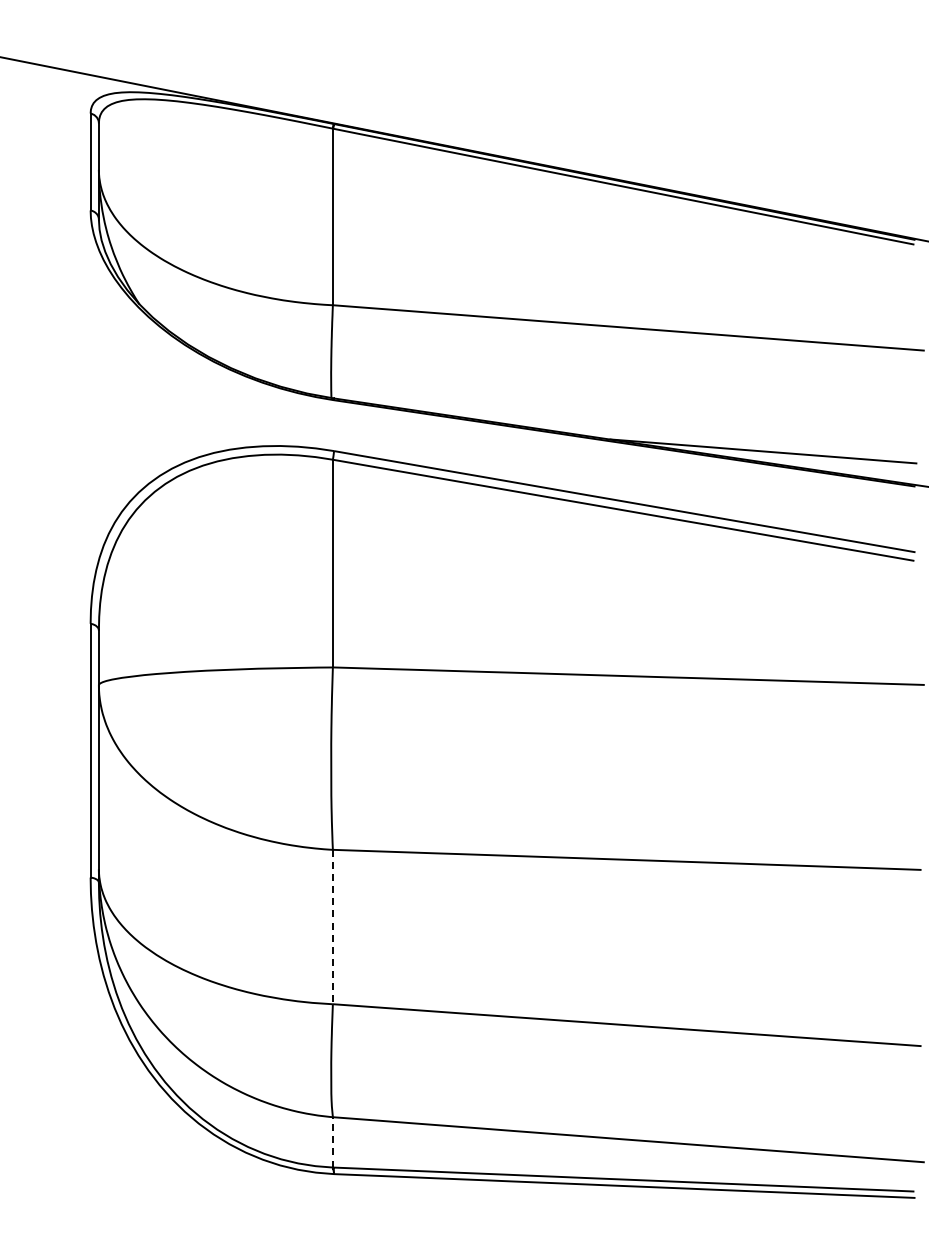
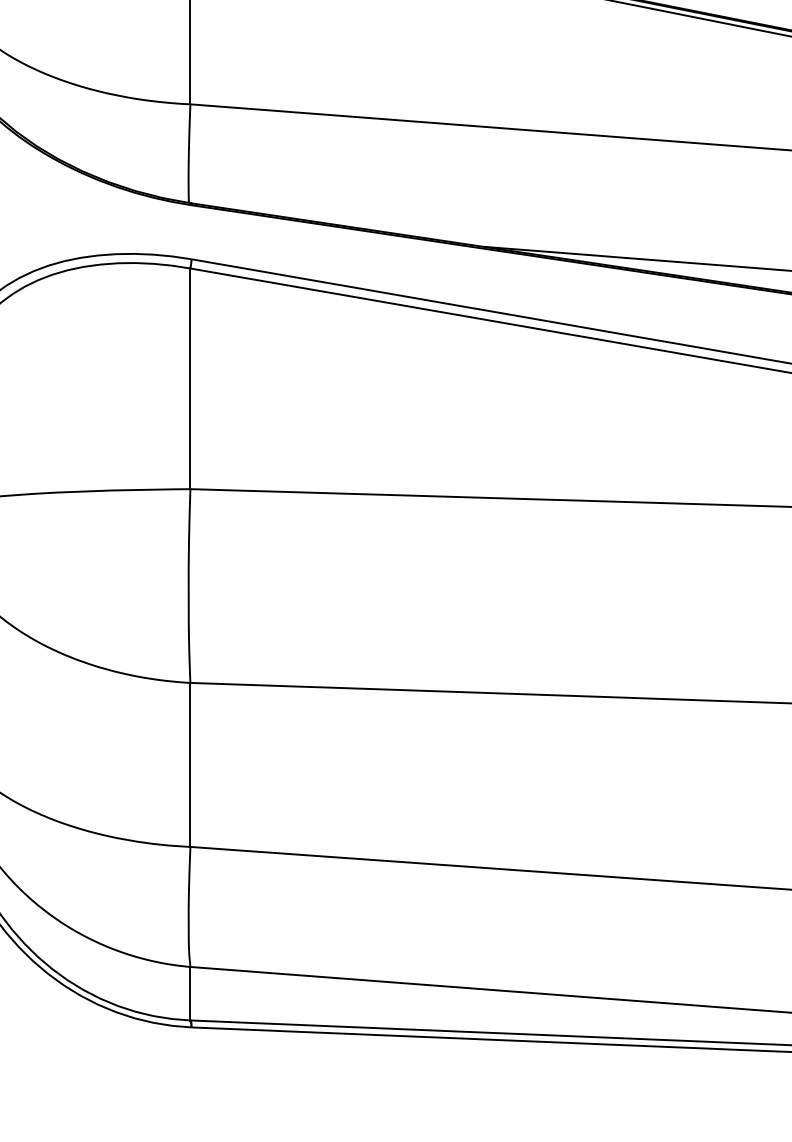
line: (332, 927) -> (190, 765), dashed -> solid
line: (332, 1141) -> (190, 992), dashed -> solid

